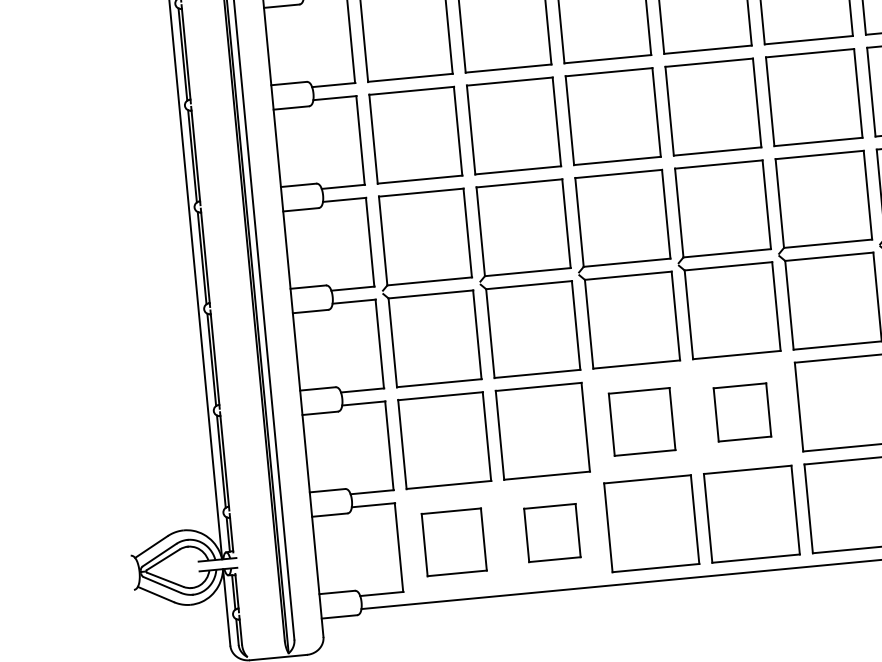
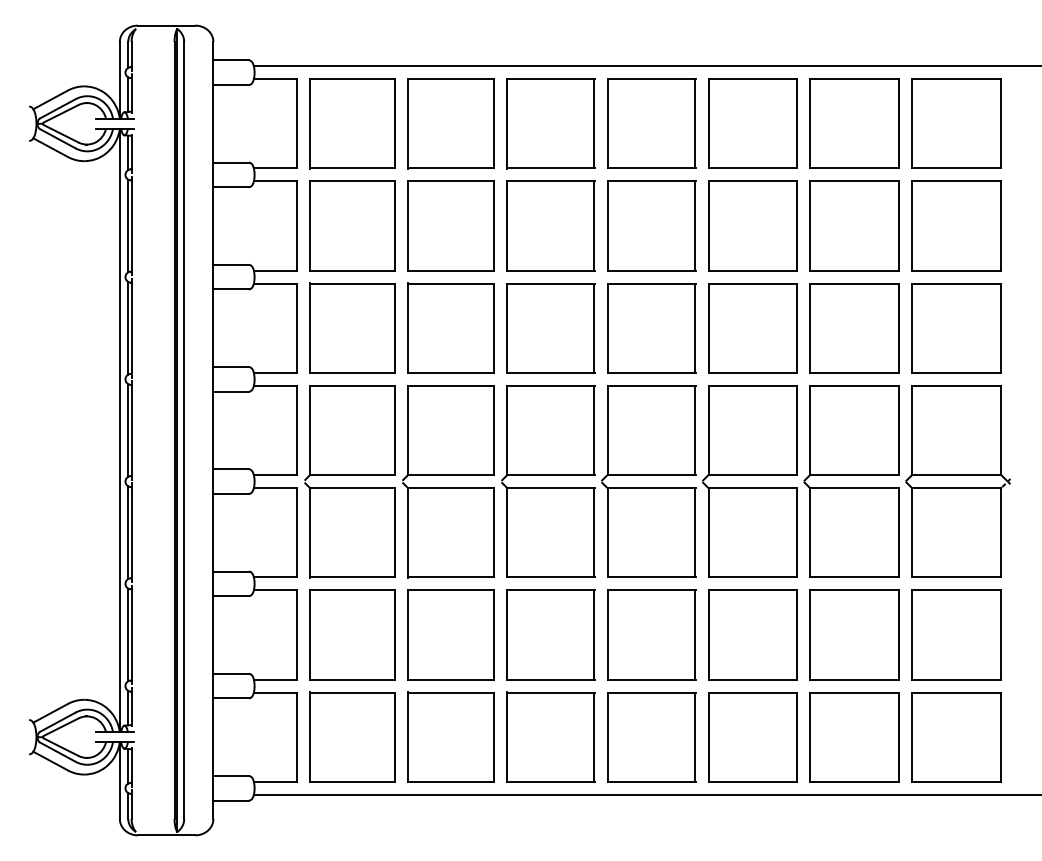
part: (742, 411) -> (651, 634), size x1.67
part: (641, 421) -> (550, 634), size x1.43
part: (551, 532) -> (450, 736), size x1.67
part: (454, 541) -> (352, 736), size x1.43

